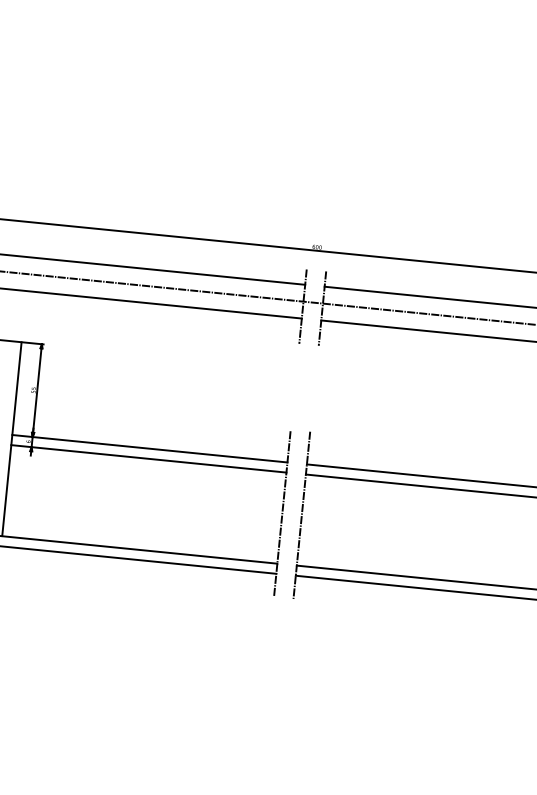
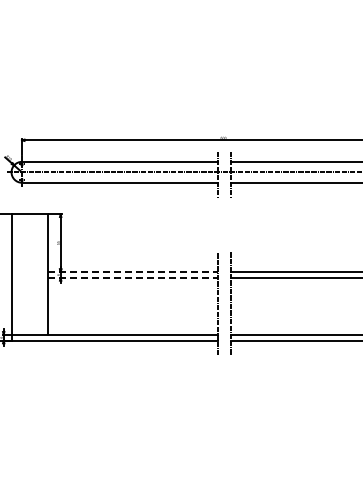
line: (150, 448) -> (133, 271), solid -> dashed
line: (149, 459) -> (133, 278), solid -> dashed

